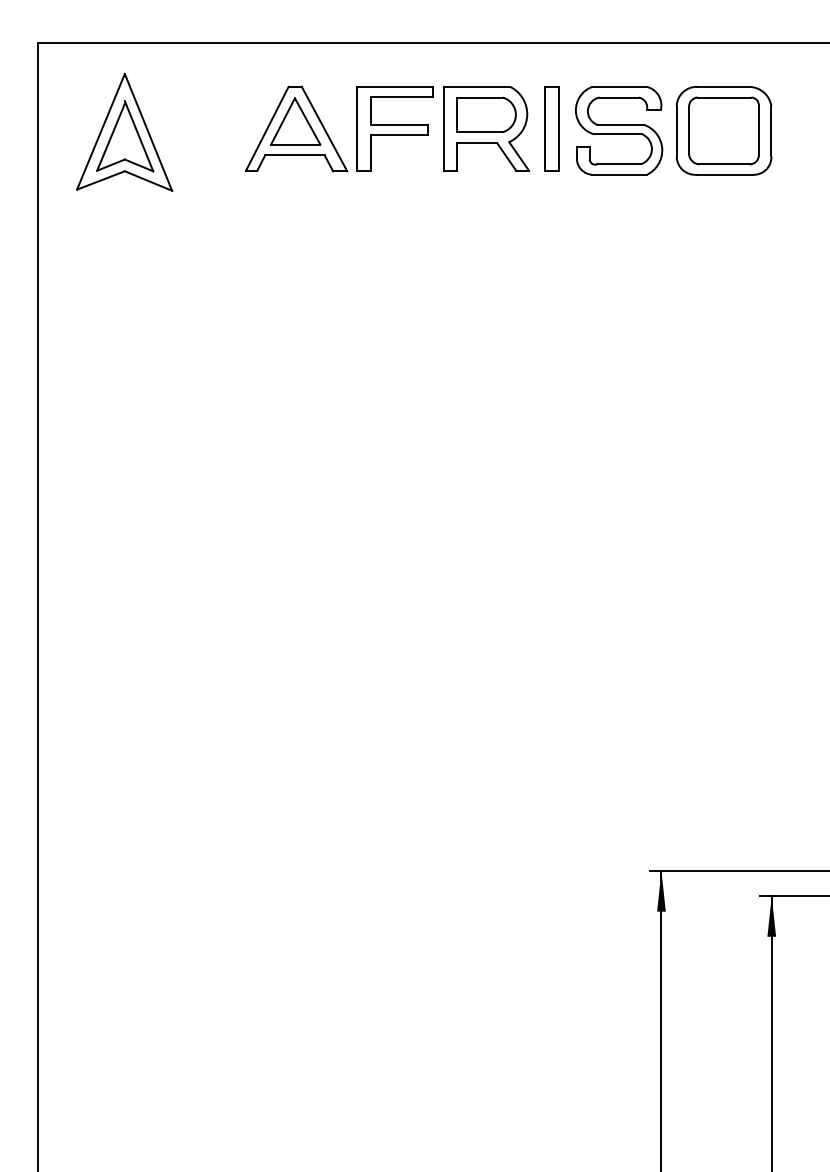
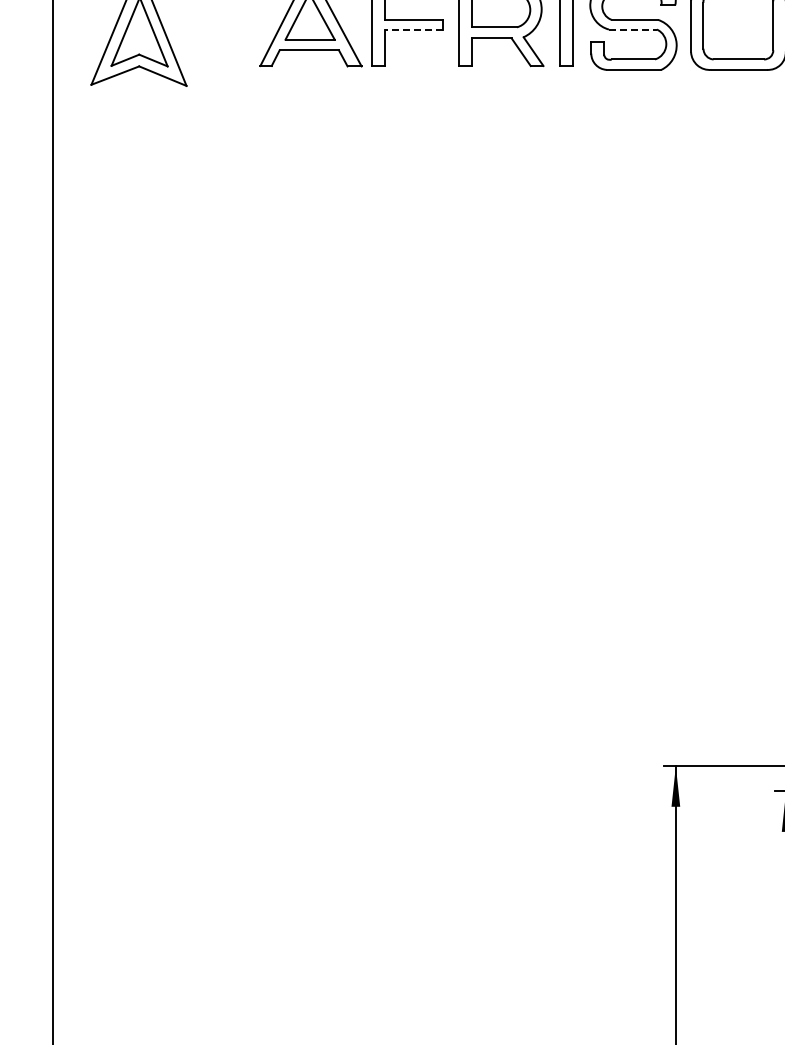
line: (618, 134) -> (632, 29), solid -> dashed
line: (399, 135) -> (413, 30), solid -> dashed

